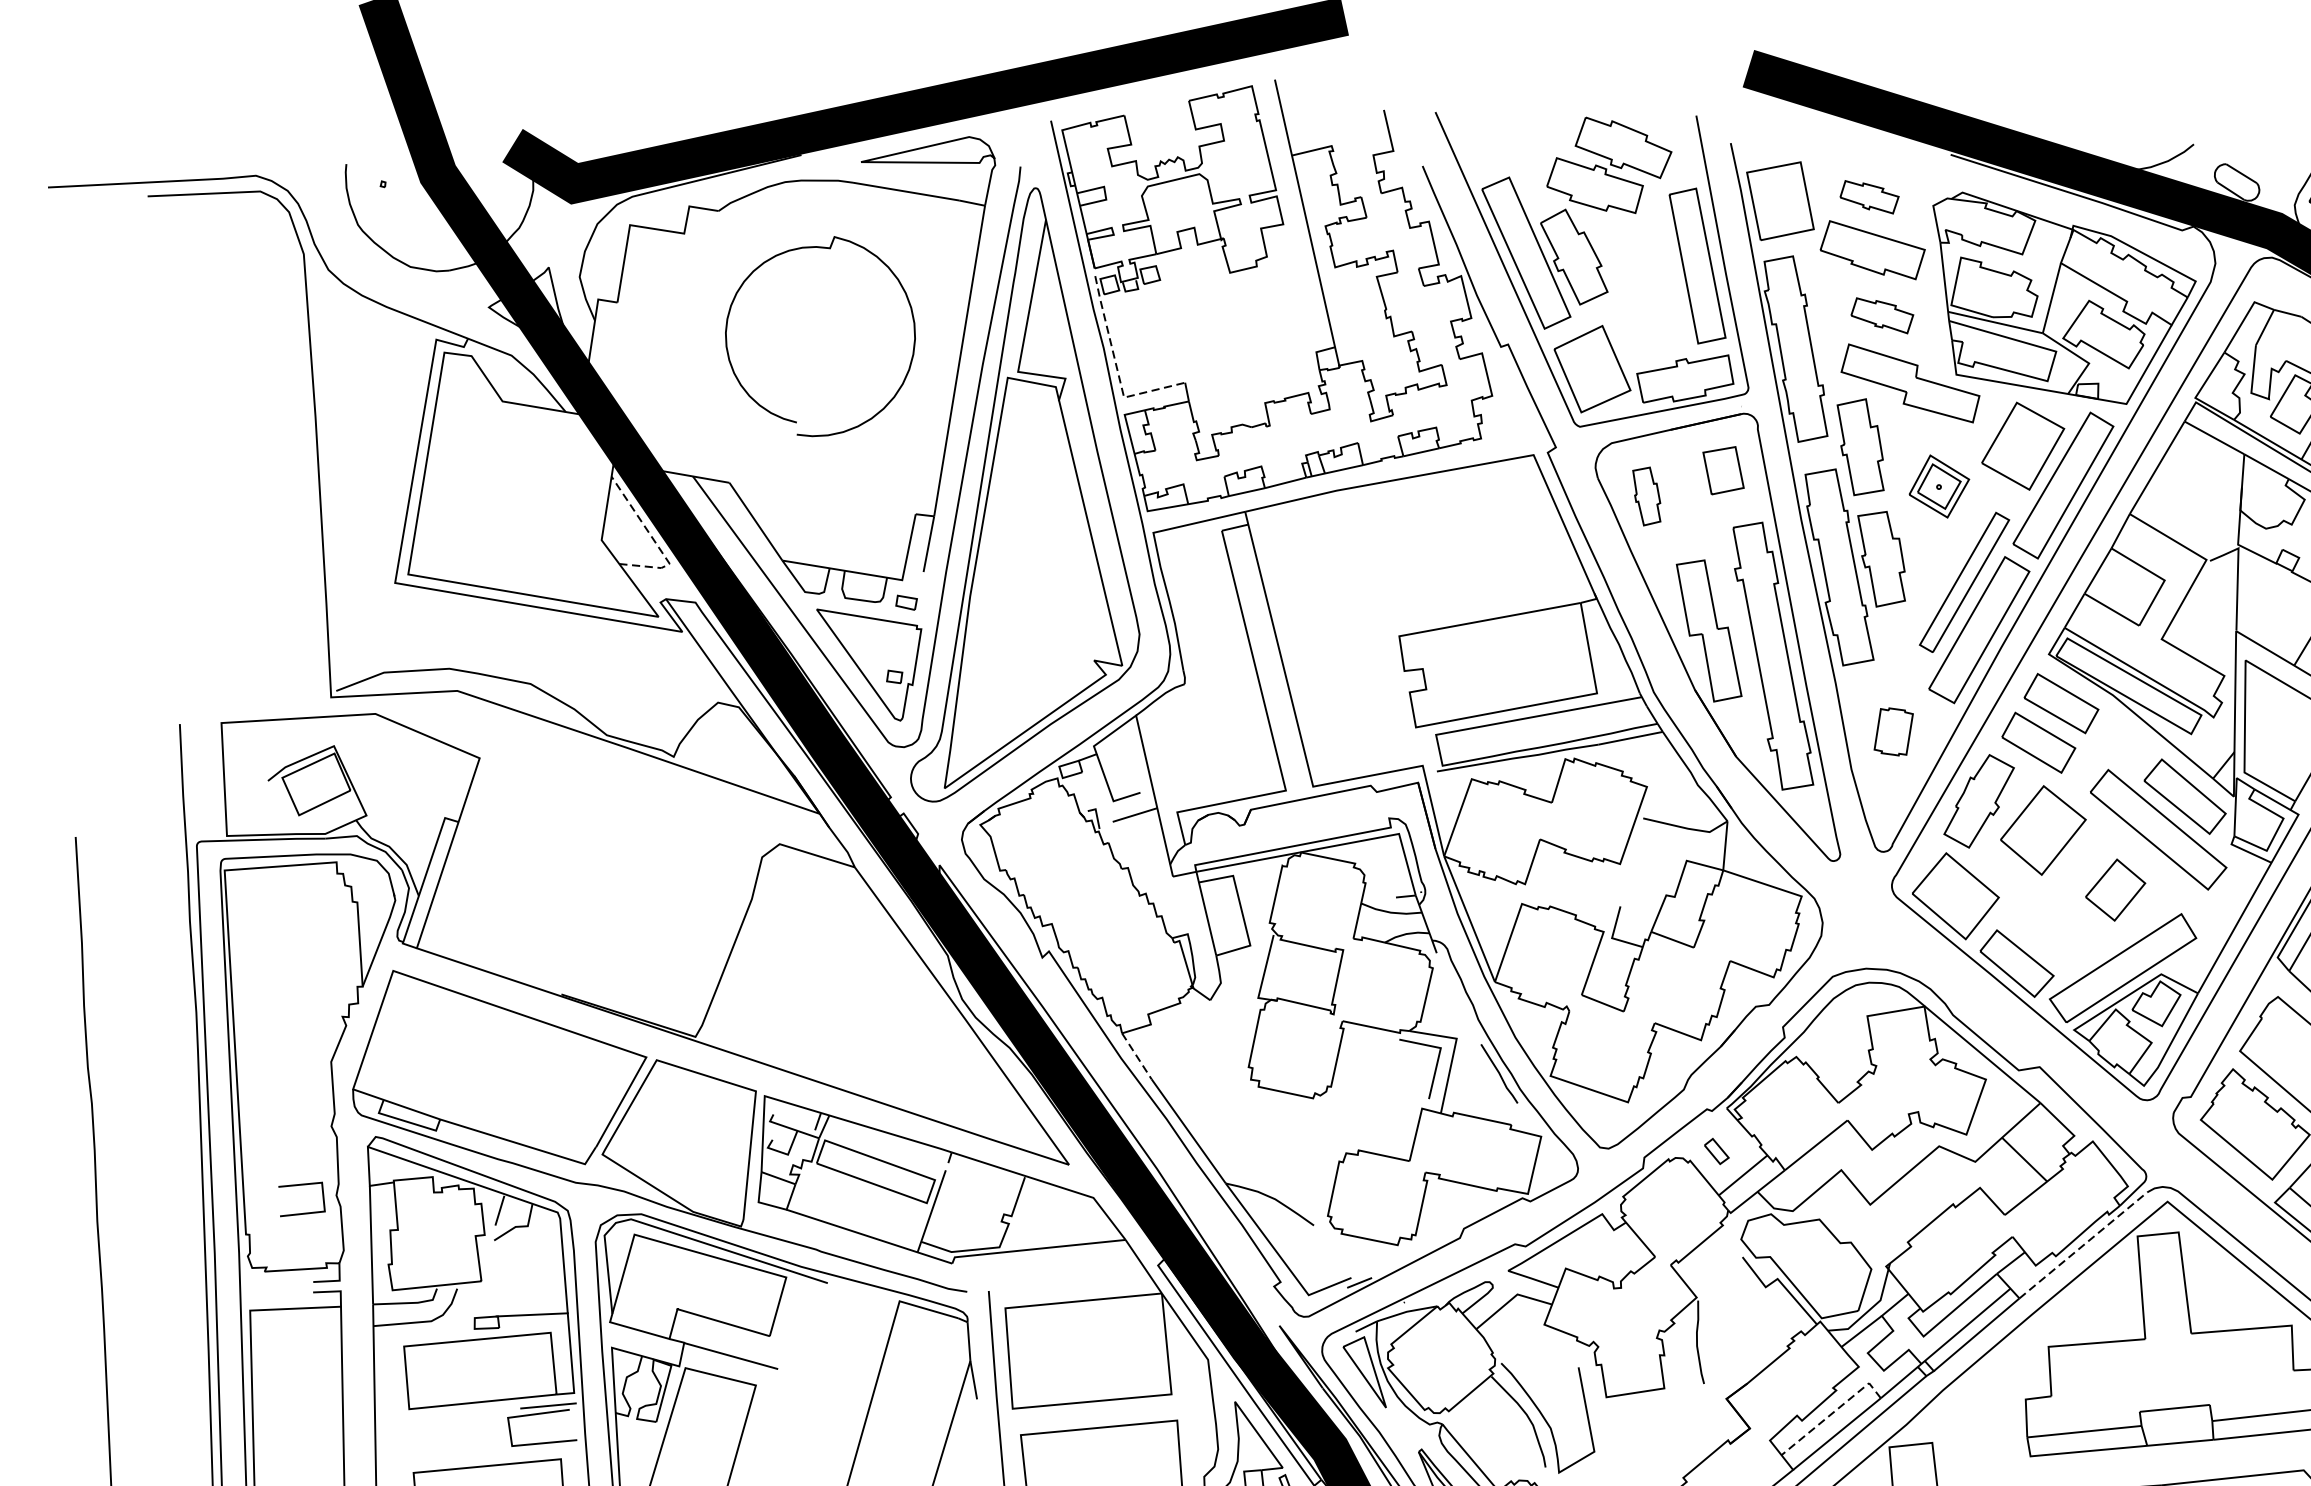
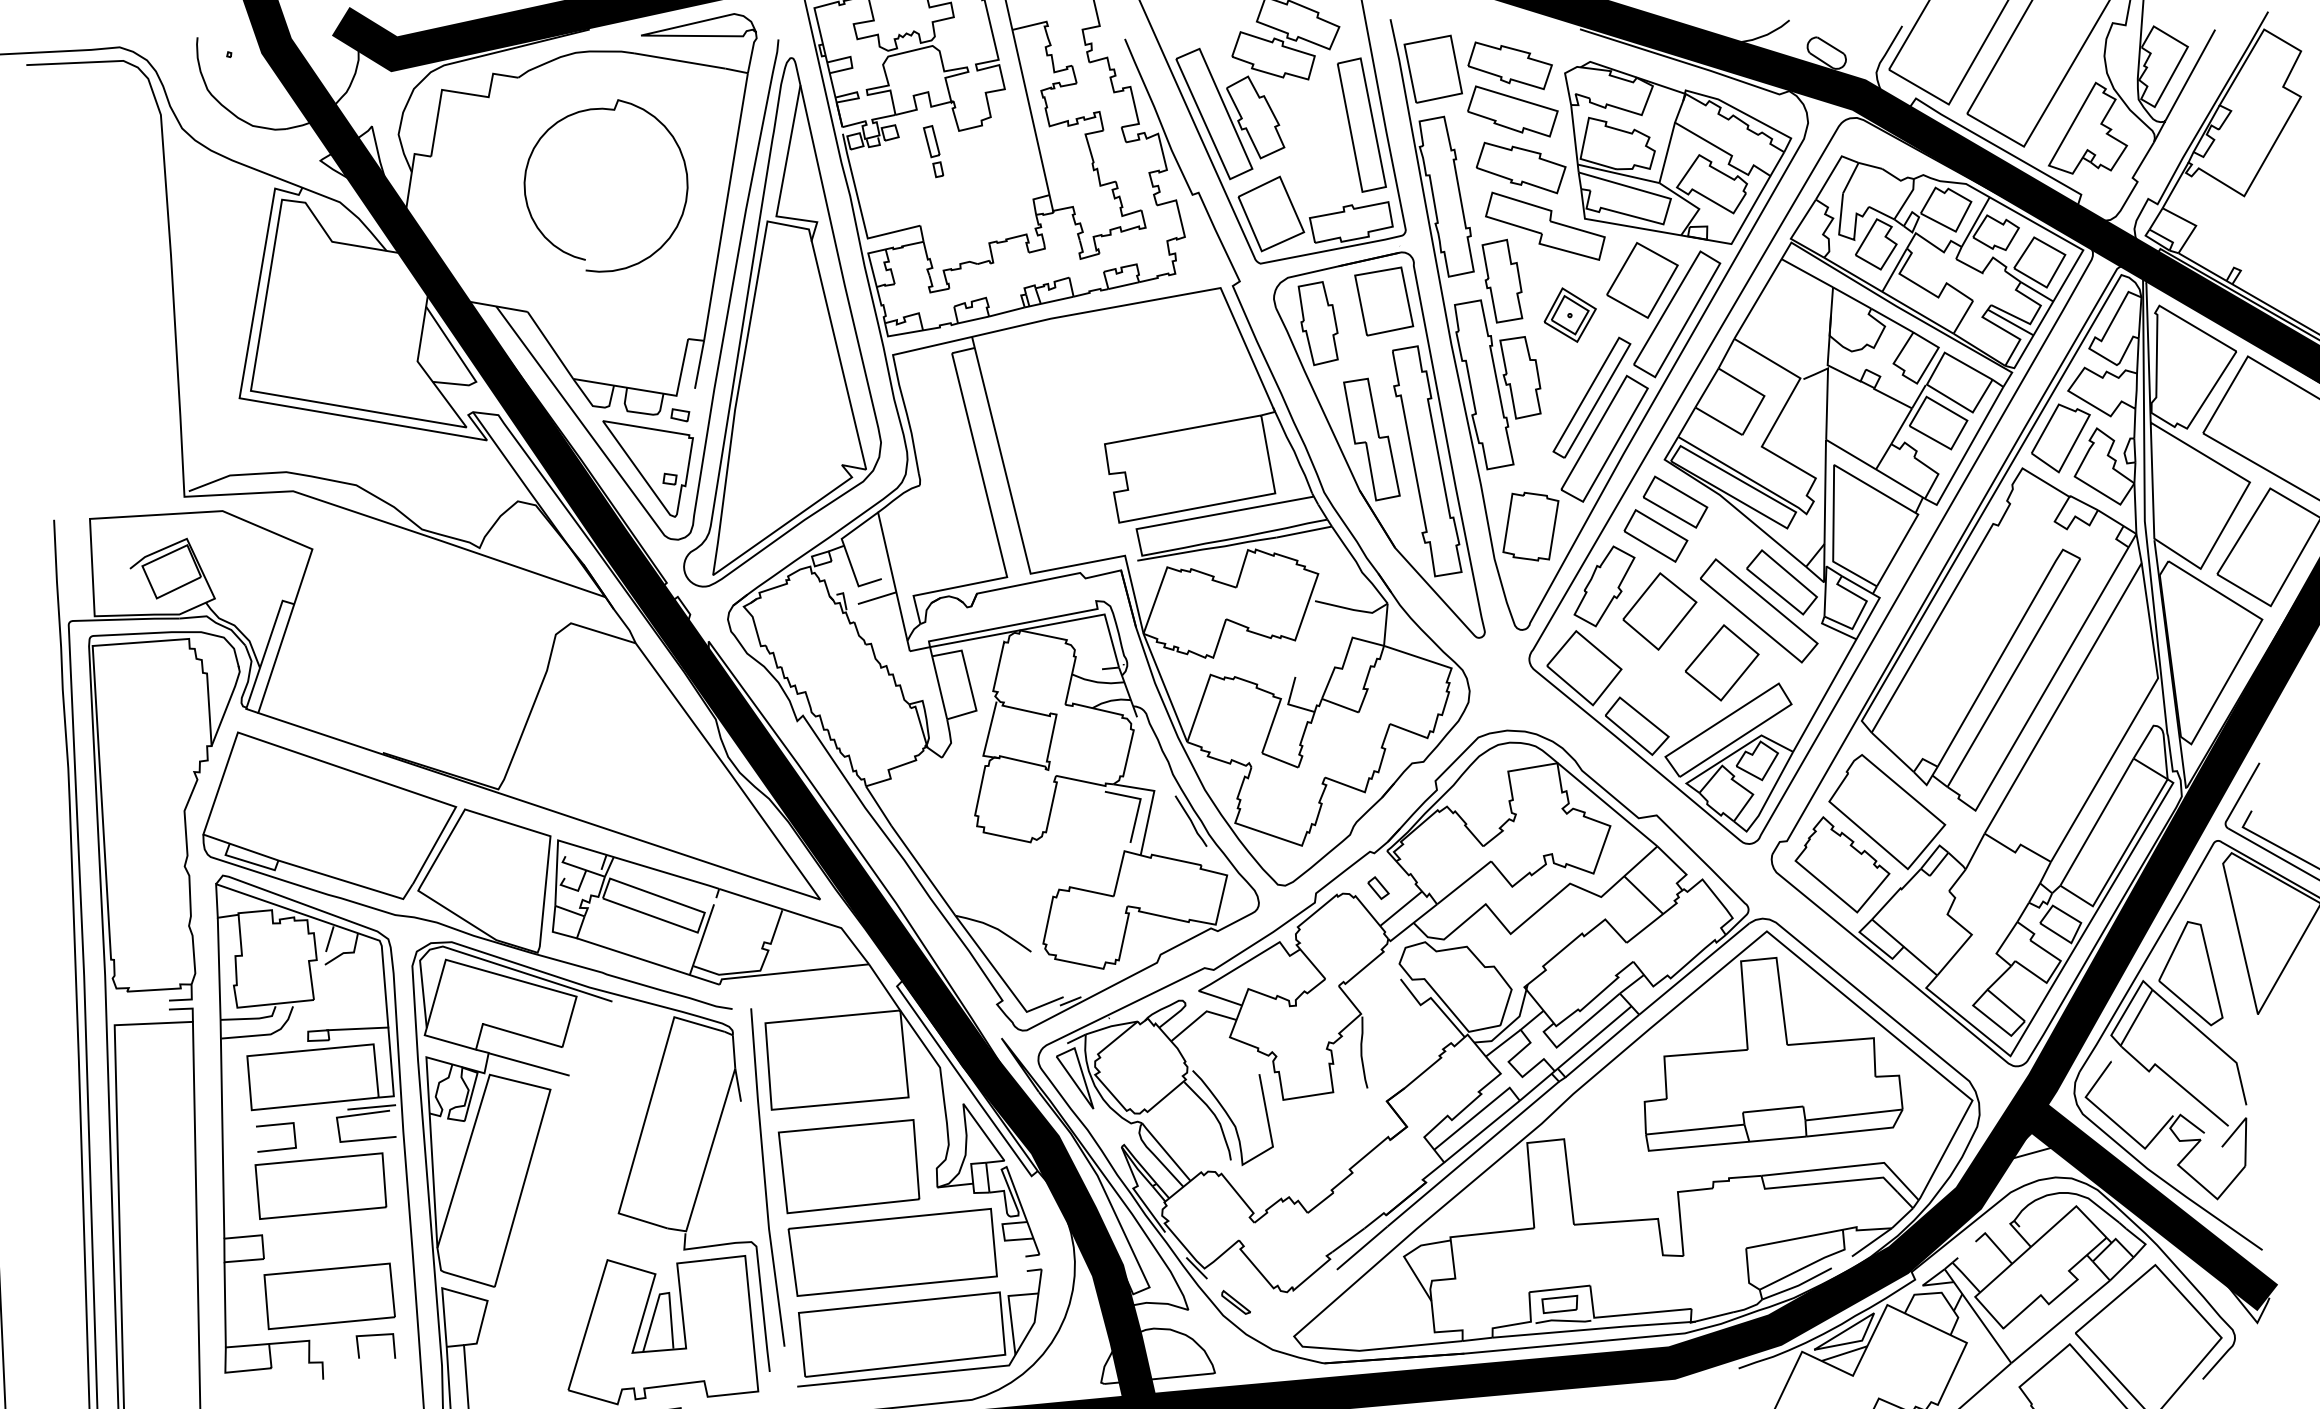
part: (1868, 196) -> (1509, 65), size x1.67
part: (1200, 296) -> (933, 151), added
part: (1881, 315) -> (1520, 167), size x1.67
line: (1116, 368) -> (861, 213), dashed -> solid
part: (1723, 470) -> (1384, 301), size x1.67
part: (1646, 496) -> (1317, 323), size x1.67
line: (656, 542) -> (464, 363), dashed -> solid
part: (1893, 731) -> (1530, 526), size x1.67
part: (2114, 889) -> (1721, 662), size x1.43
line: (1136, 1056) -> (878, 806), dashed -> solid
line: (303, 1212) -> (277, 1148), moved
line: (2083, 1245) -> (1694, 969), dashed -> solid
line: (1832, 1413) -> (1478, 1113), dashed -> solid

